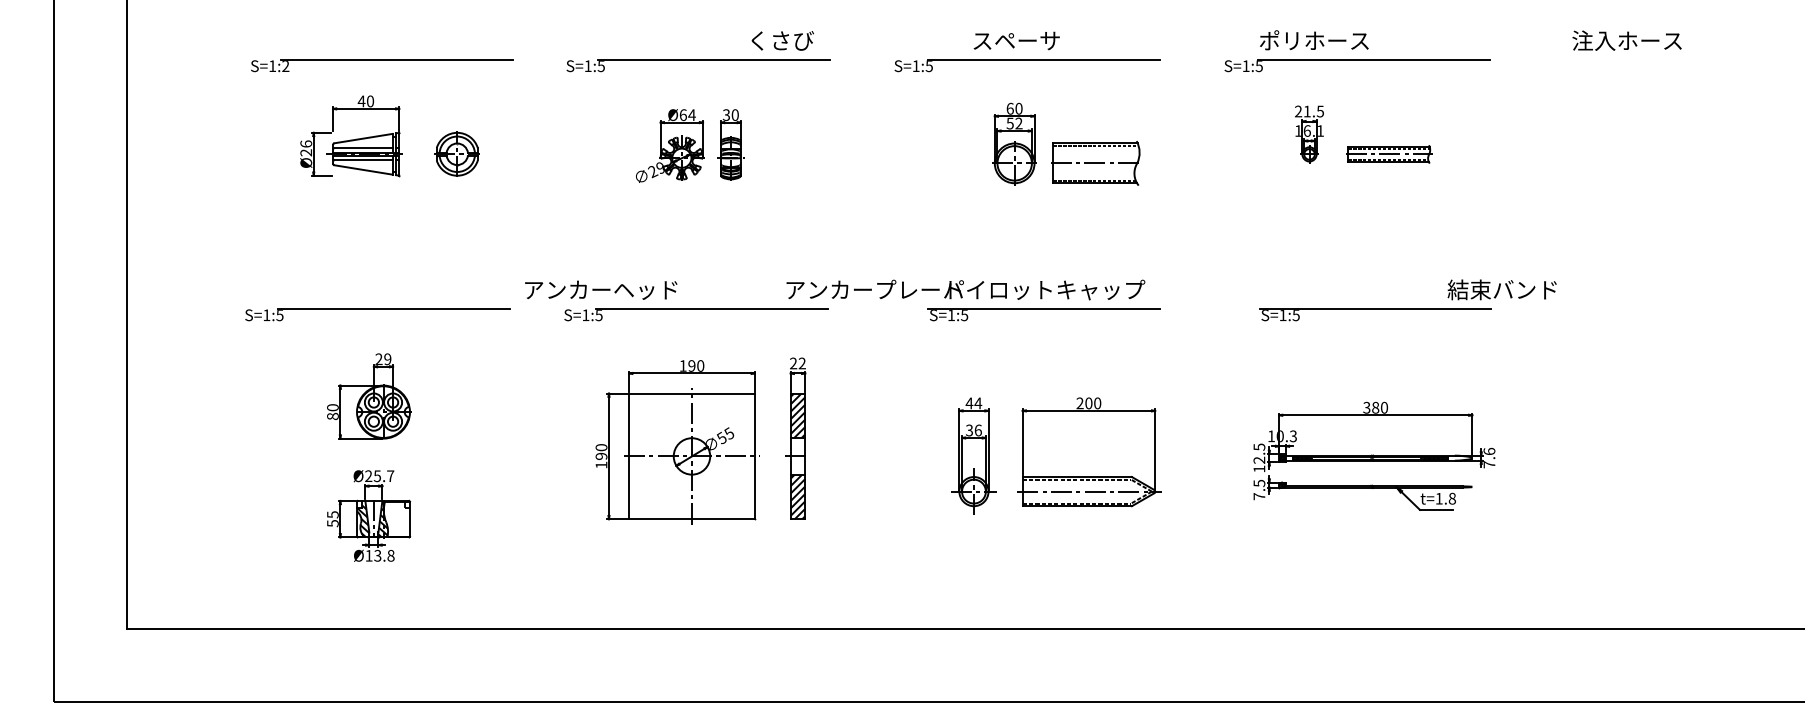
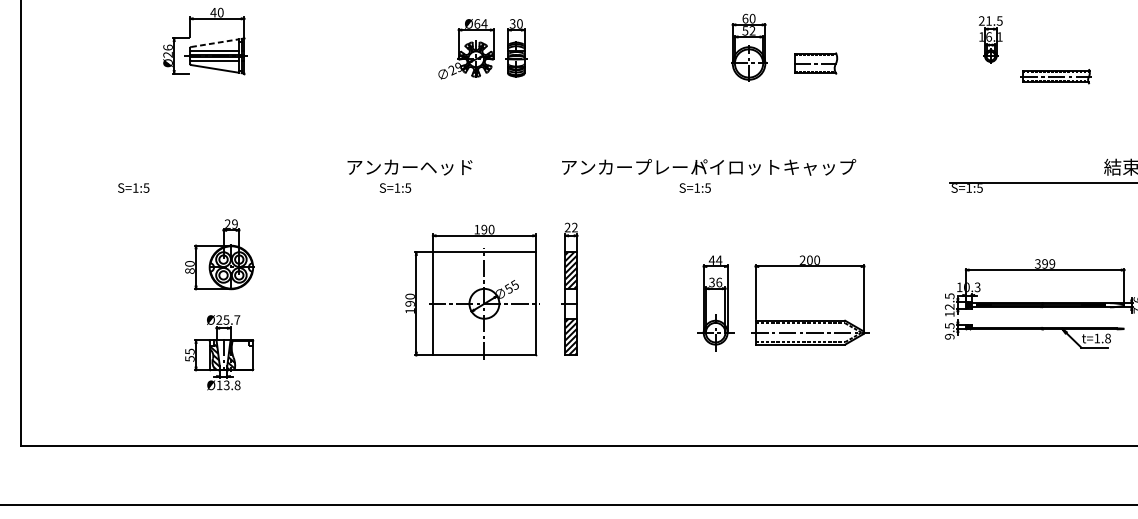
line: (364, 138) -> (215, 43), solid -> dashed
part: (456, 153) -> (291, 55), removed
part: (1389, 154) -> (1056, 76), moved
part: (1095, 163) -> (815, 63), size x0.6
line: (394, 309) -> (240, 183), removed
line: (712, 309) -> (501, 183), removed
line: (1043, 309) -> (772, 183), removed
text: (1380, 407) -> (1049, 263), 380 -> 399
text: (1259, 496) -> (949, 336), 7.5 -> 9.5

